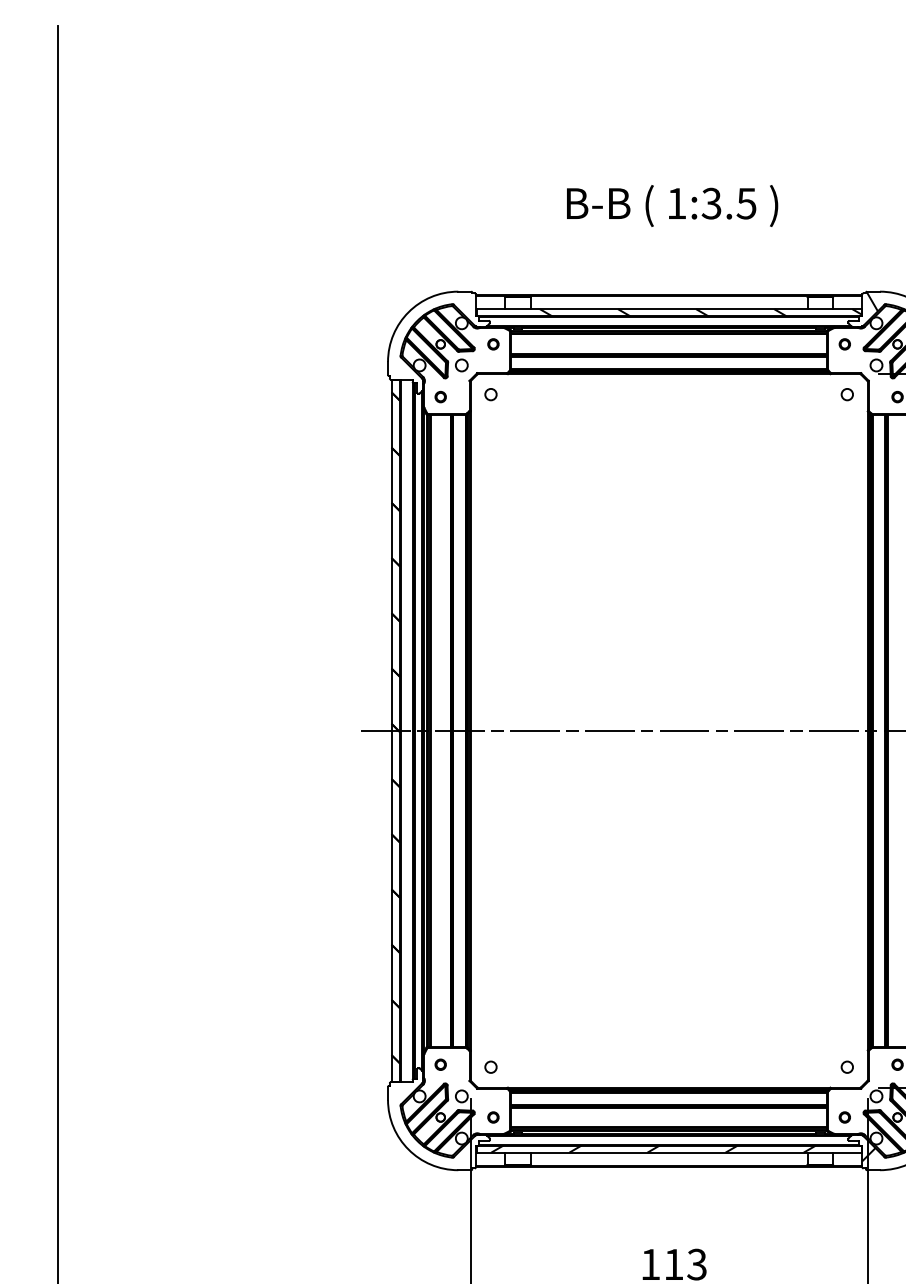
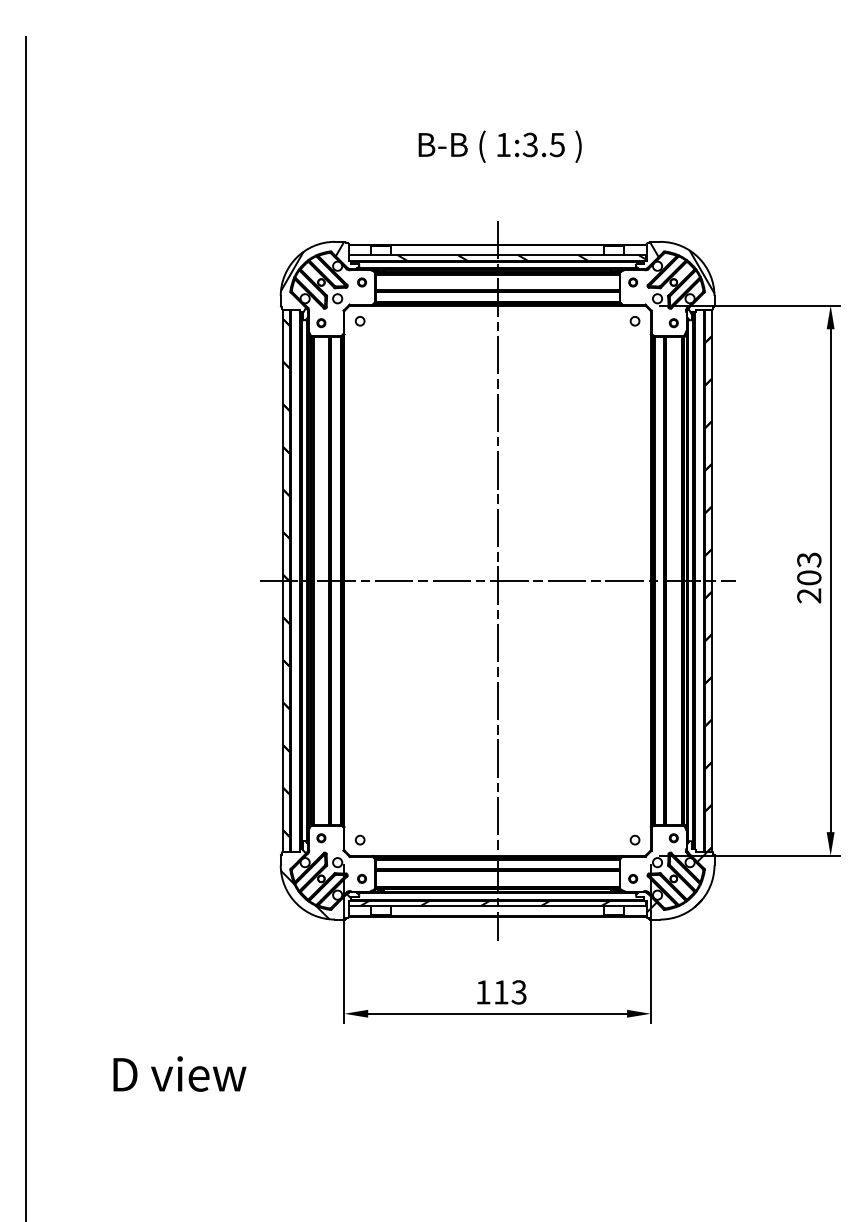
text: (671, 205) -> (499, 146), moved
hatch: (429, 336) -> (312, 276), added
line: (669, 730) -> (497, 580), added
hatch: (434, 1124) -> (316, 884), added

